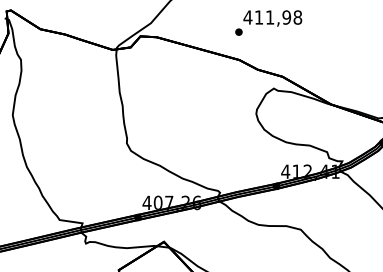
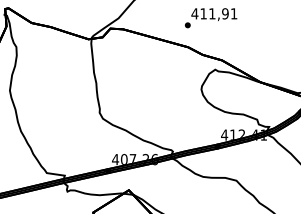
text: (297, 17) -> (233, 13), 411,98 -> 411,91

